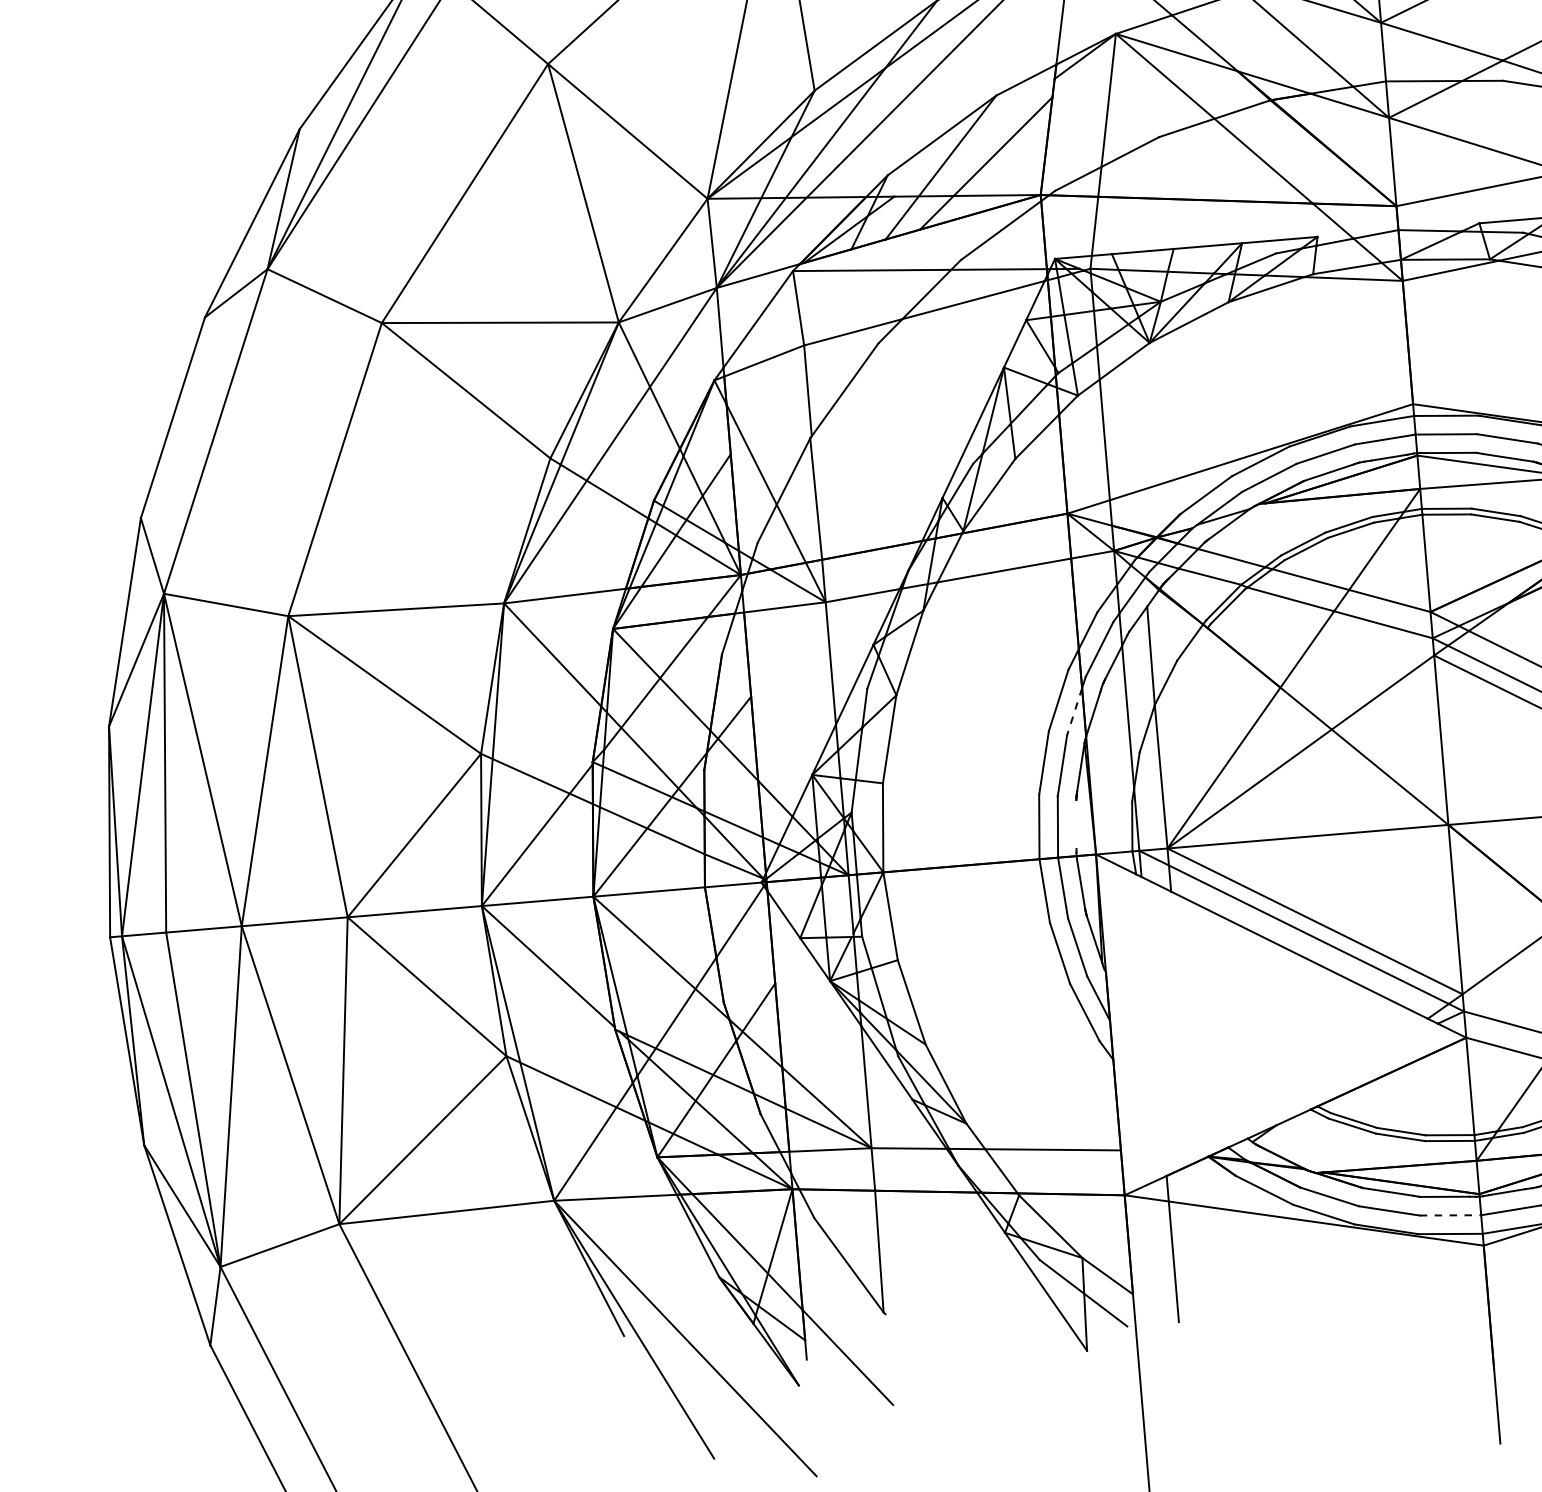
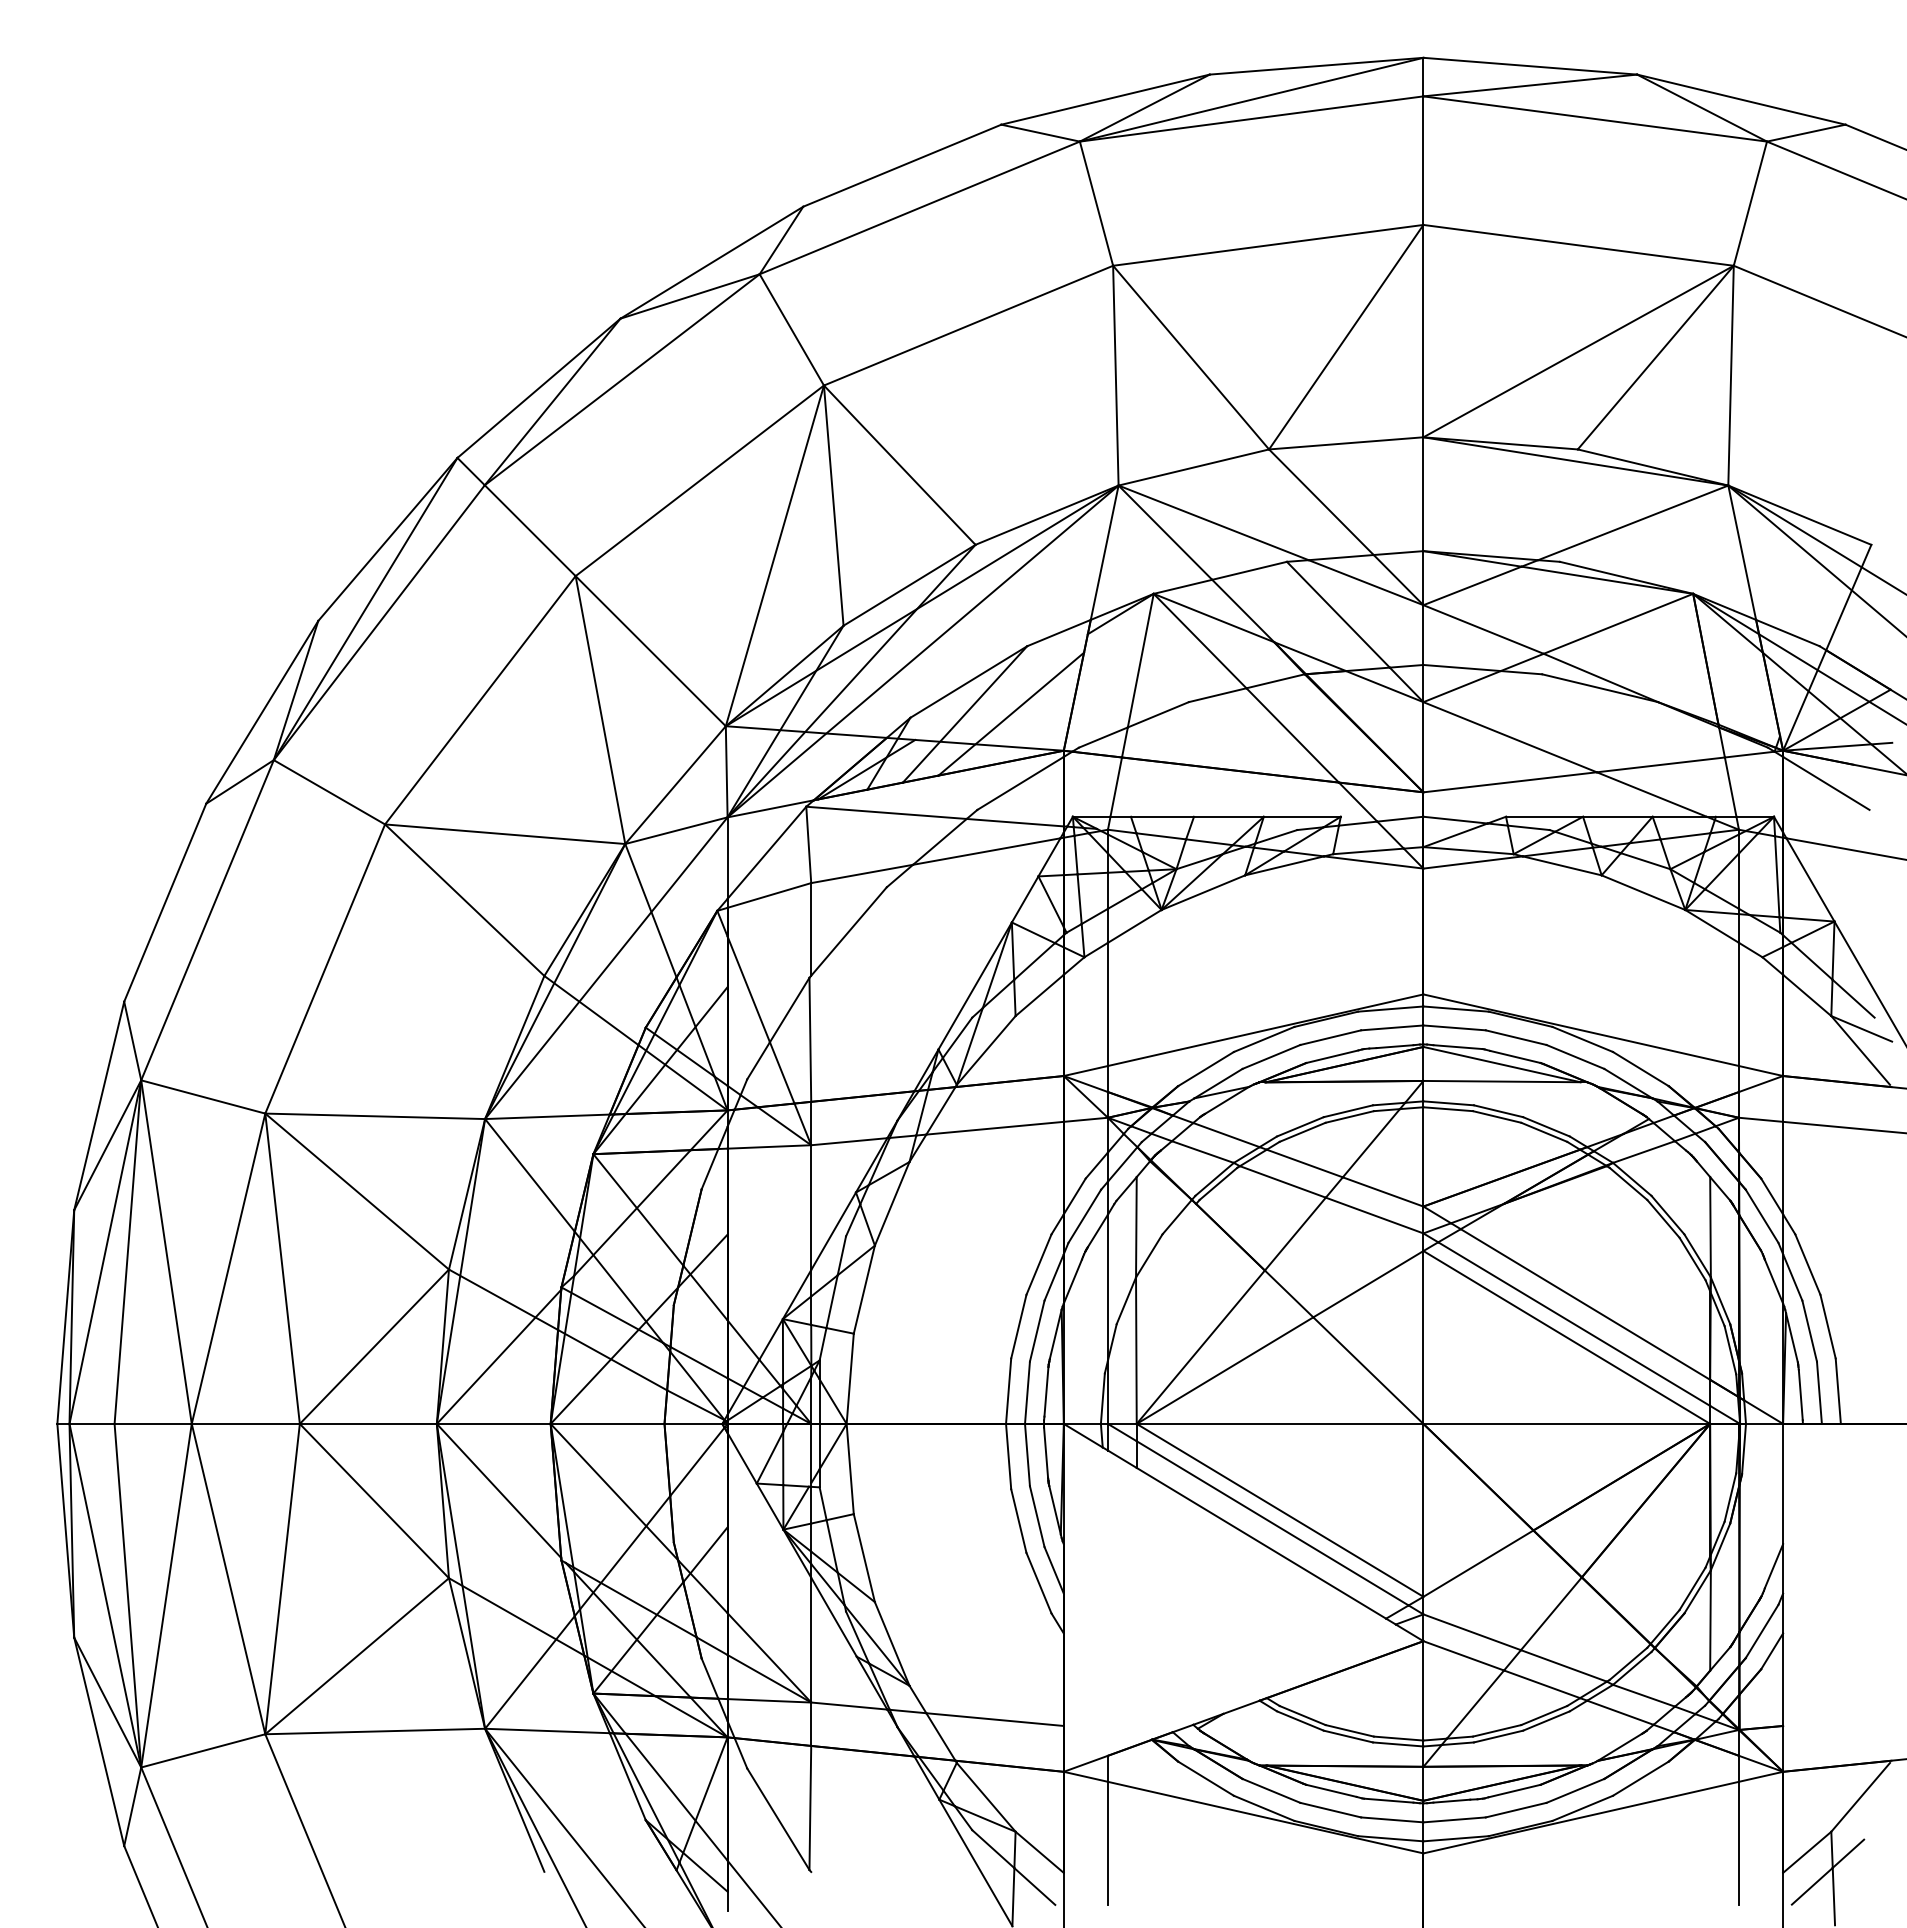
line: (1073, 711) -> (1053, 1277), dashed -> solid
line: (1076, 824) -> (1046, 1391), added
line: (1450, 1214) -> (1392, 1819), dashed -> solid

